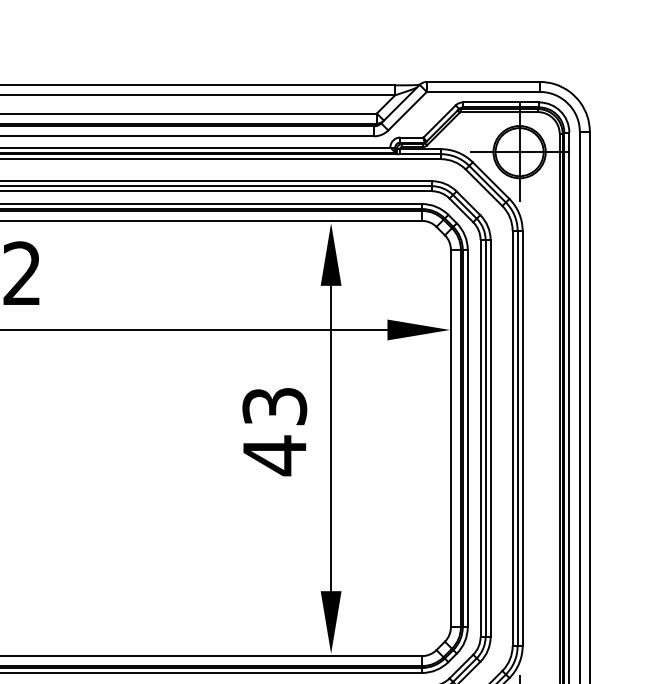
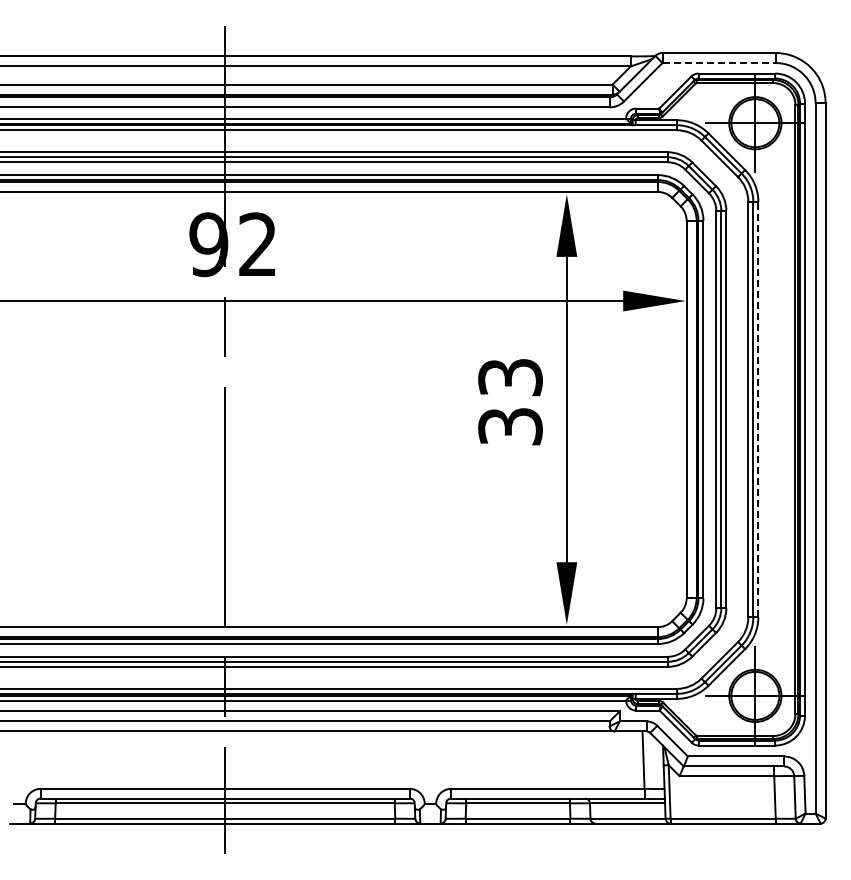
line: (483, 92) -> (719, 63), solid -> dashed
line: (522, 438) -> (758, 409), solid -> dashed
text: (274, 455) -> (510, 426), 43 -> 33

